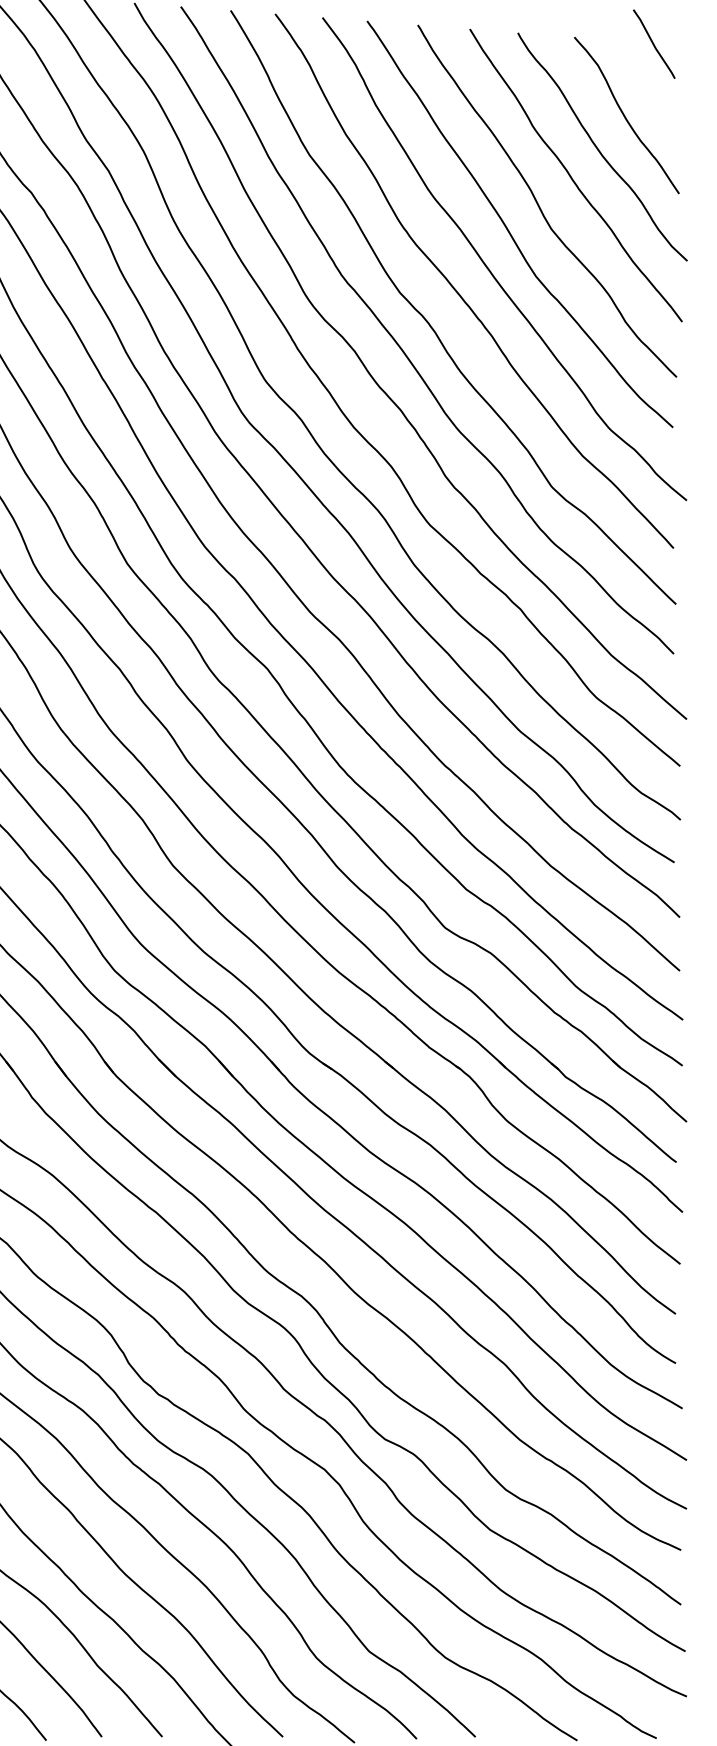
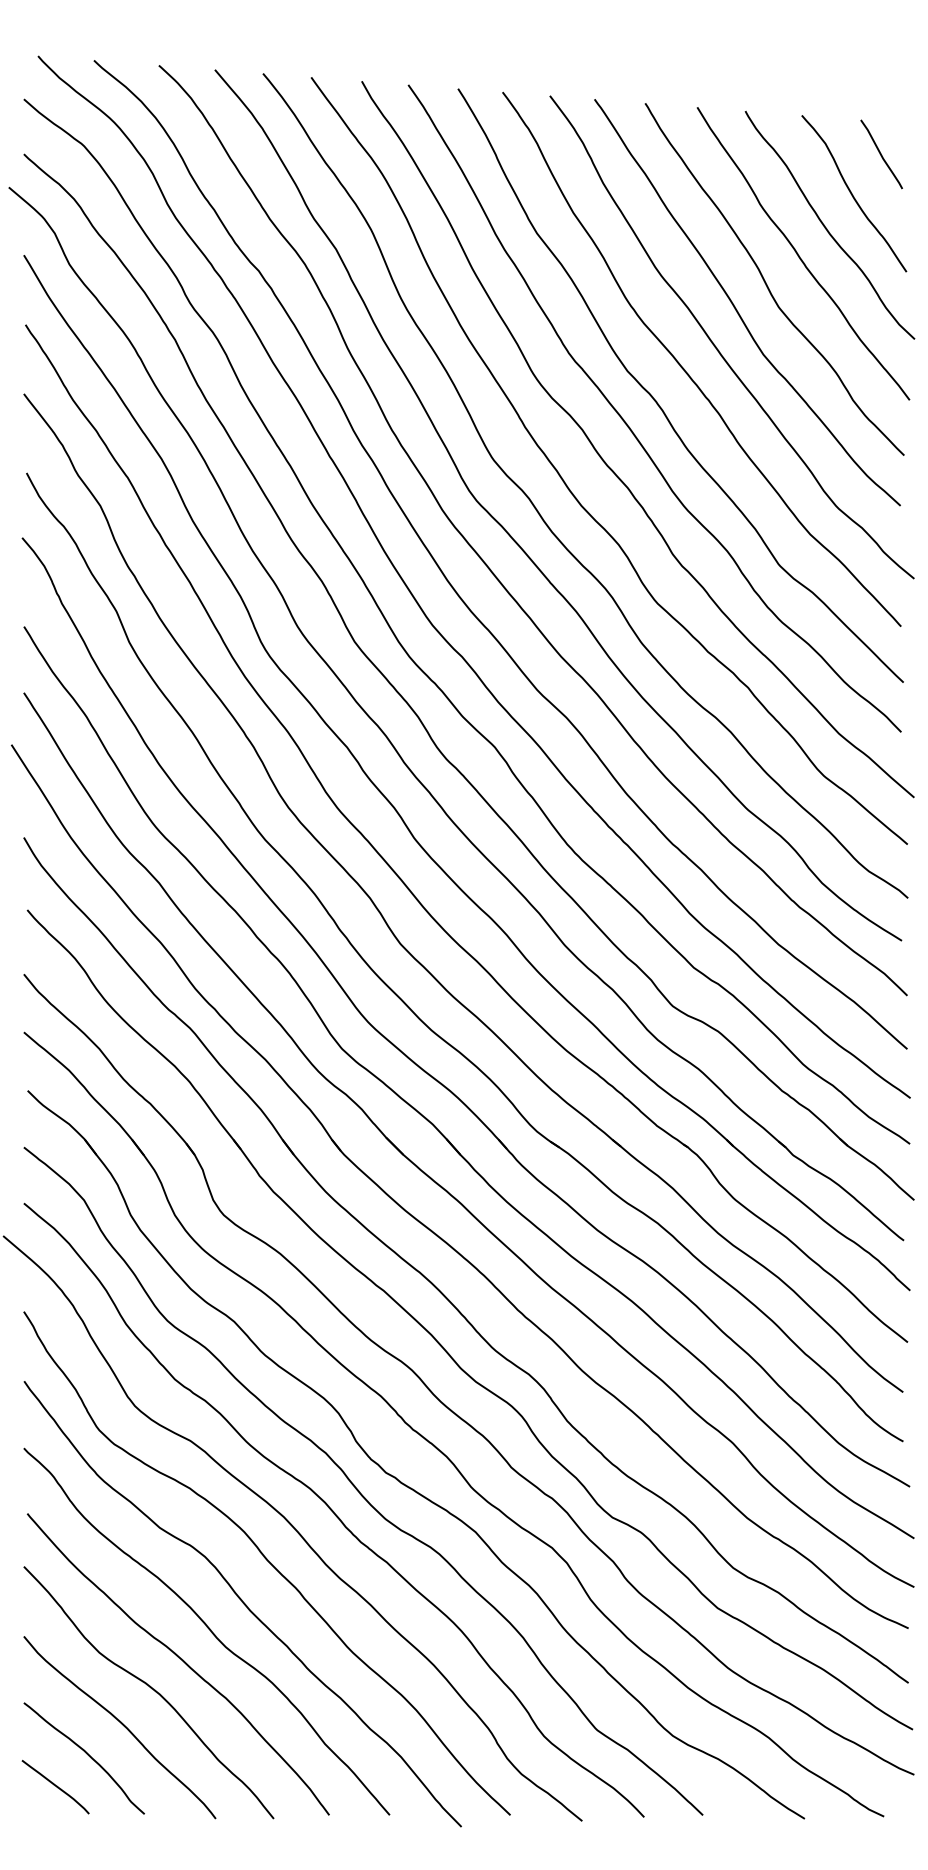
curve: (654, 44) -> (881, 154), moved

